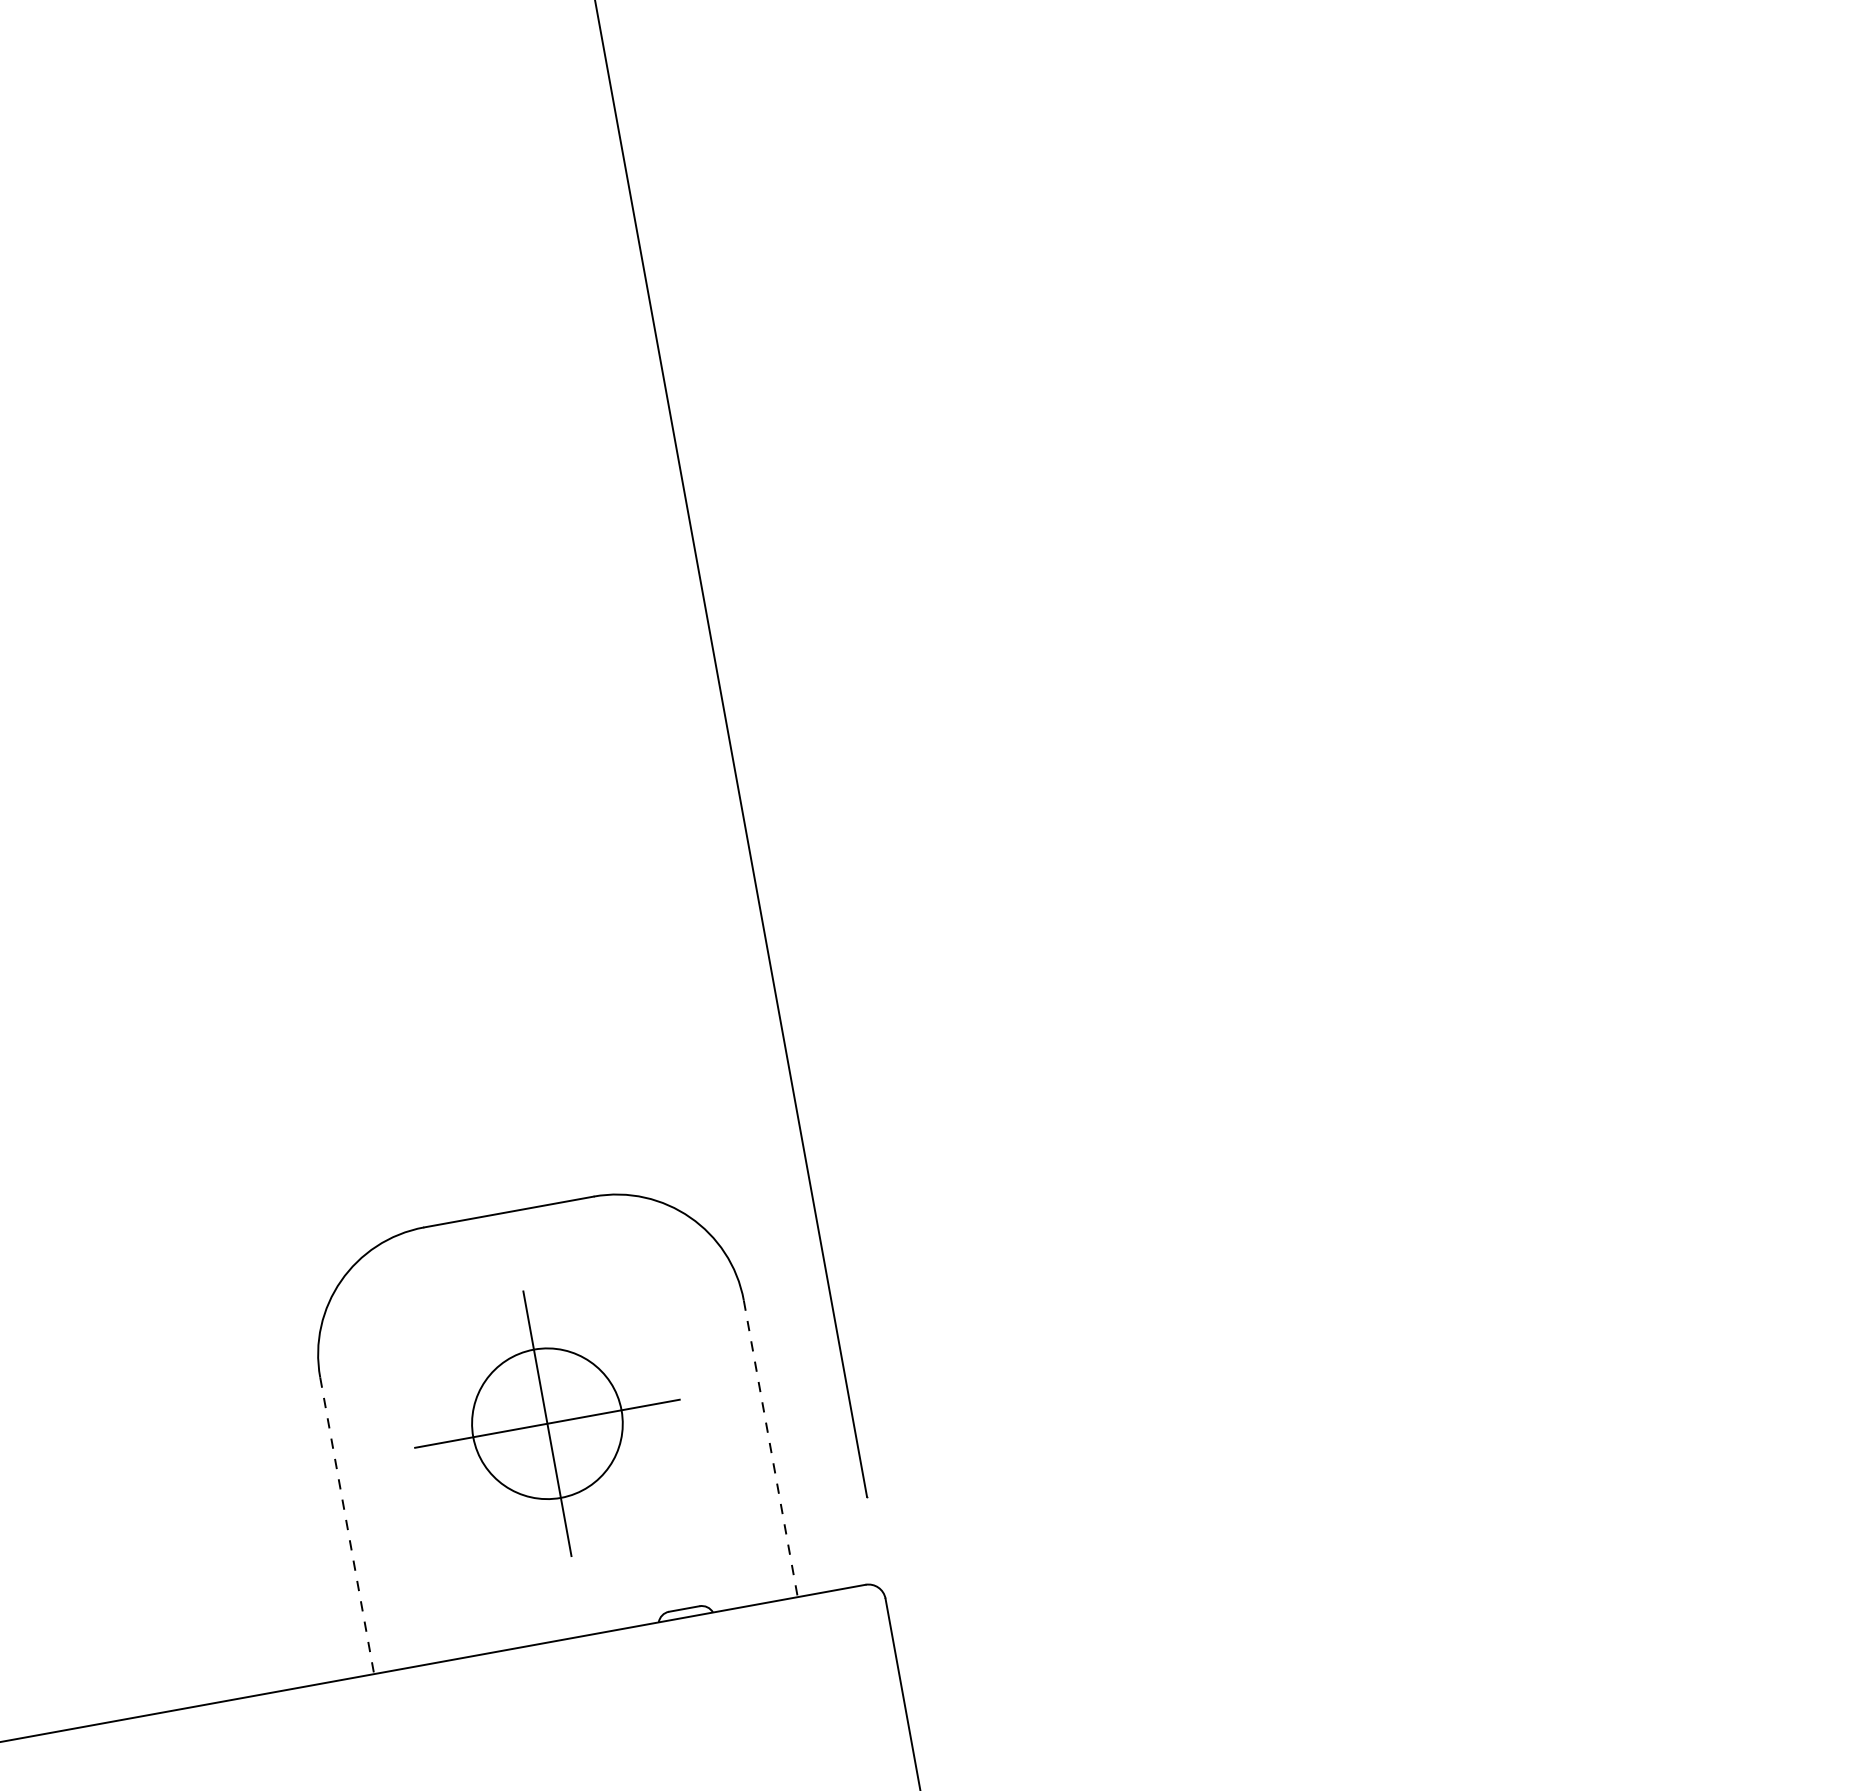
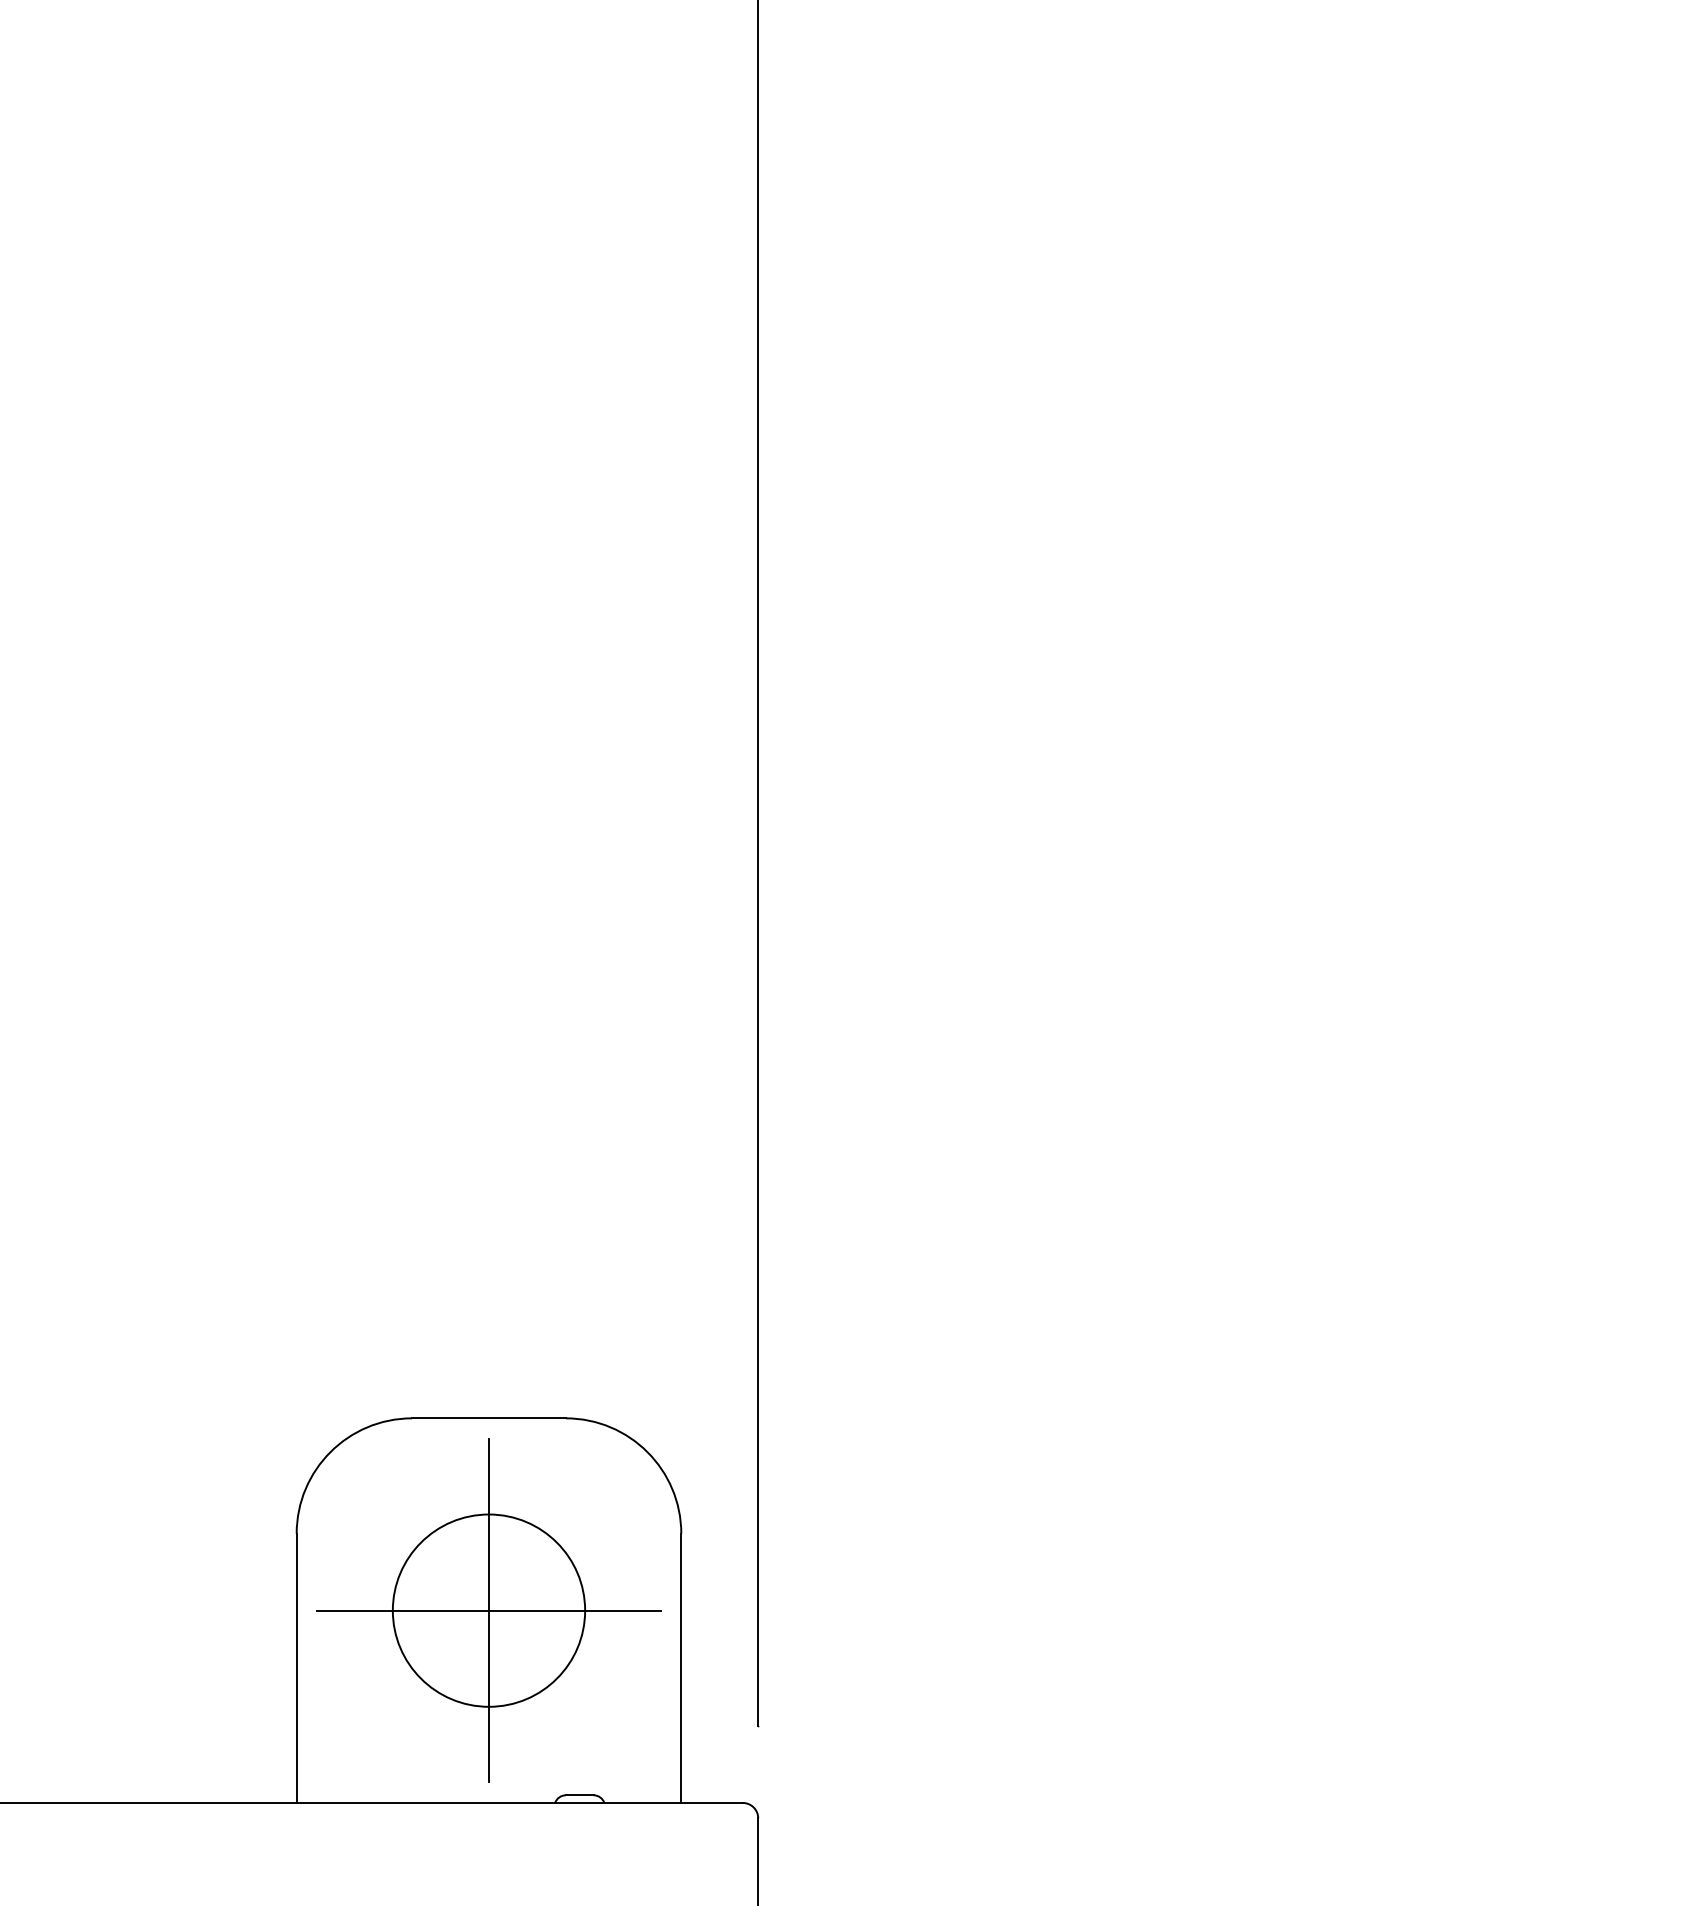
part: (546, 1423) -> (488, 1610), size x1.43
line: (771, 1448) -> (681, 1668), dashed -> solid
line: (347, 1526) -> (296, 1668), dashed -> solid

